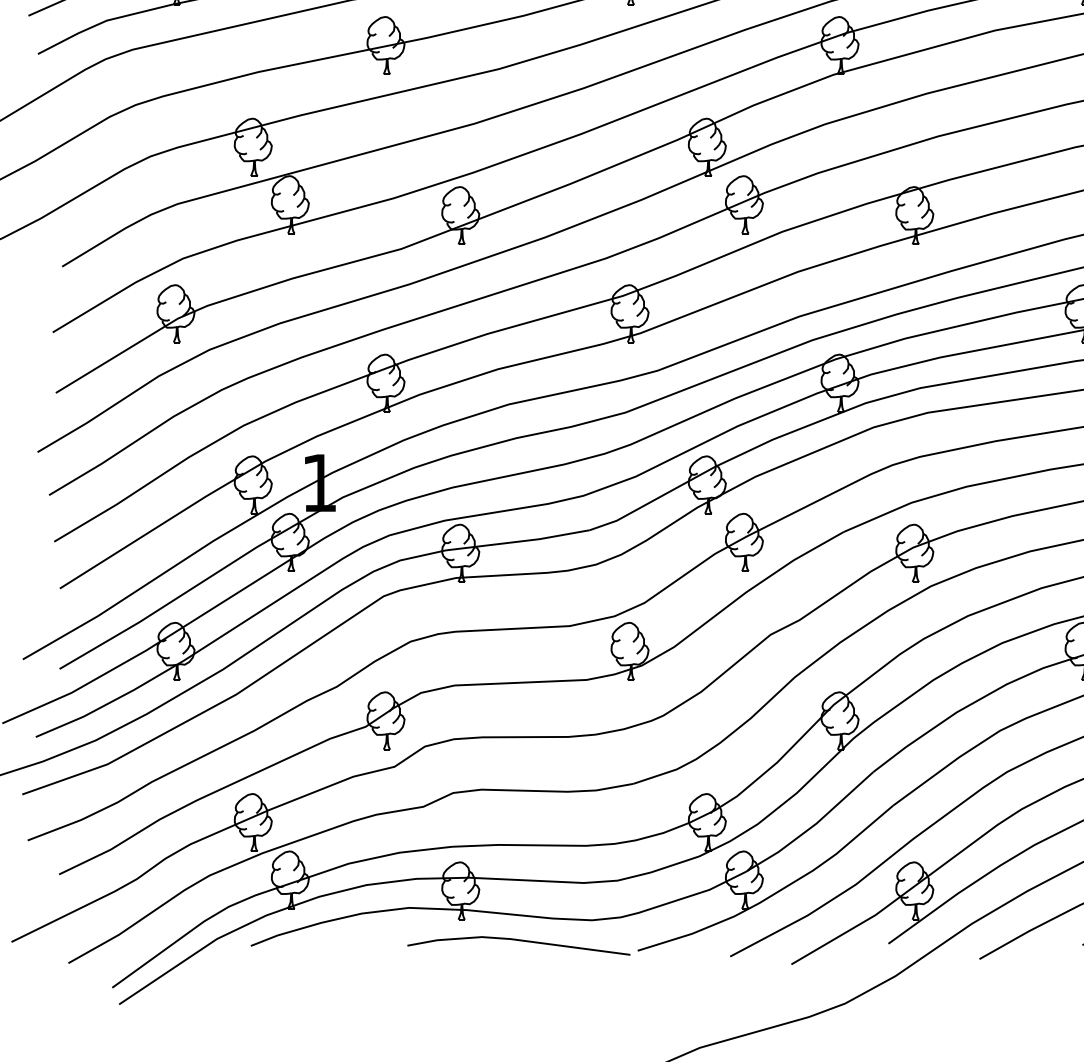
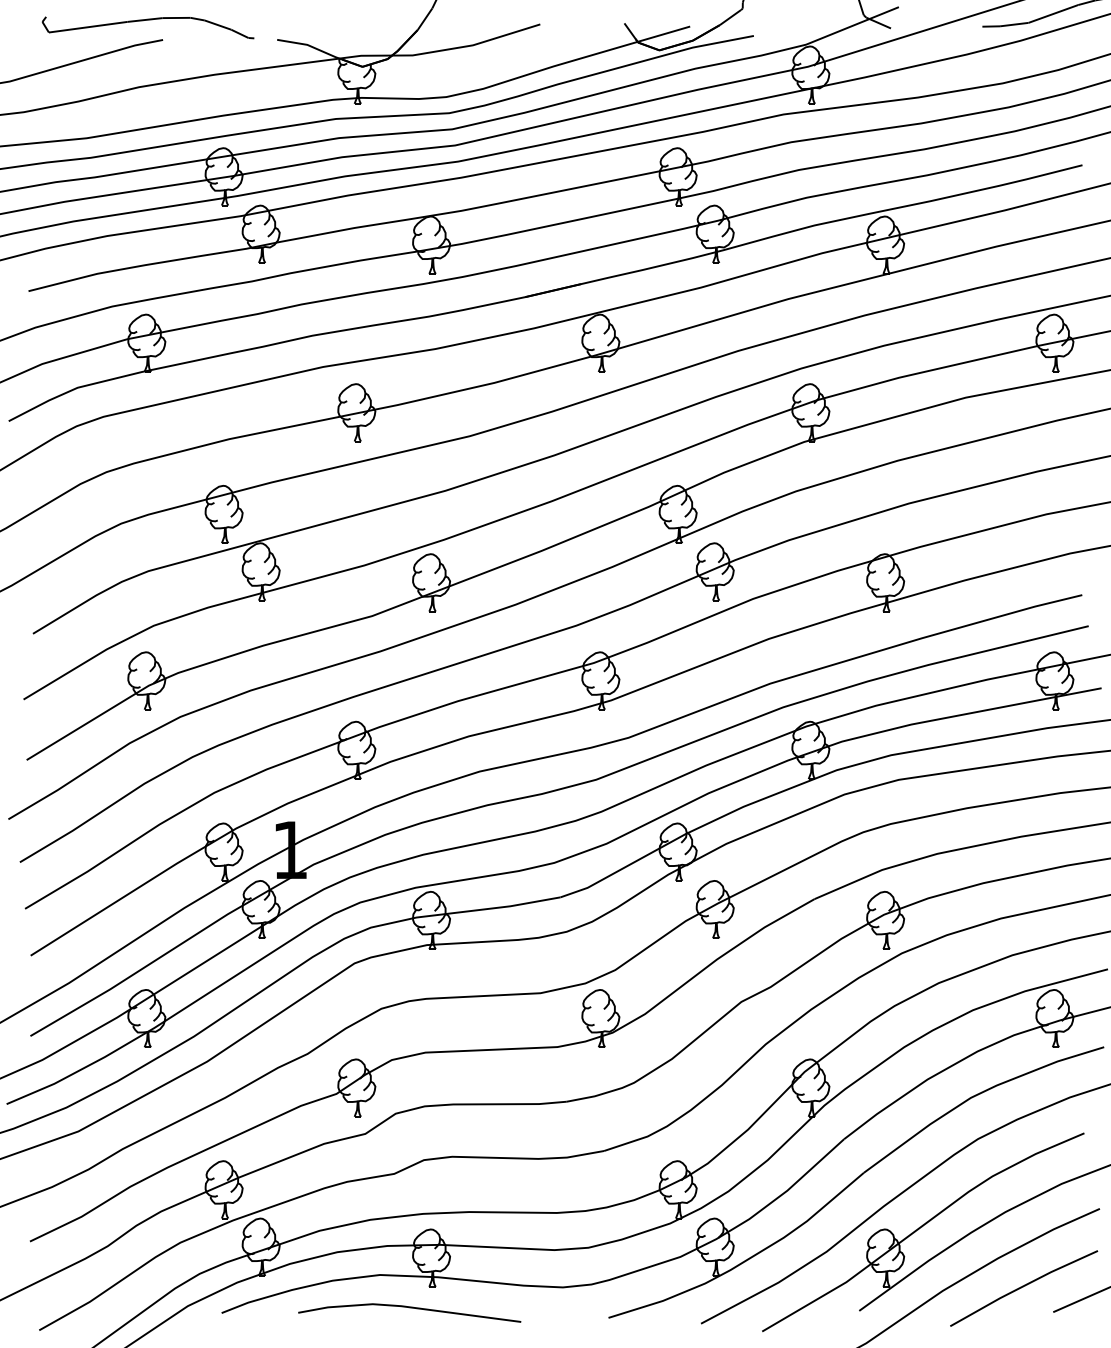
line: (518, 941) -> (409, 1308), moved

